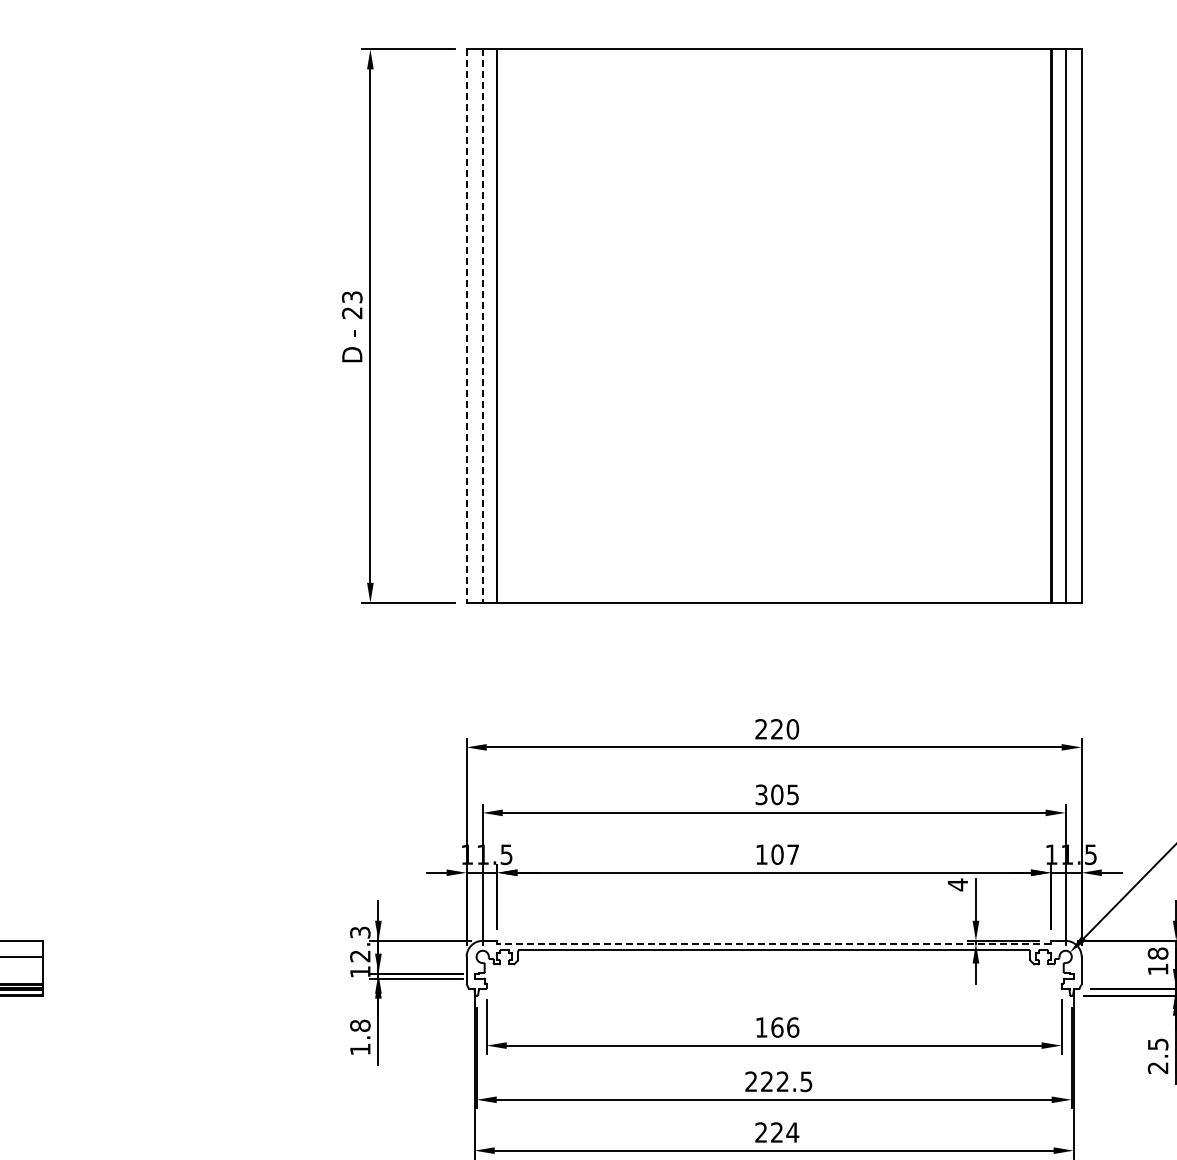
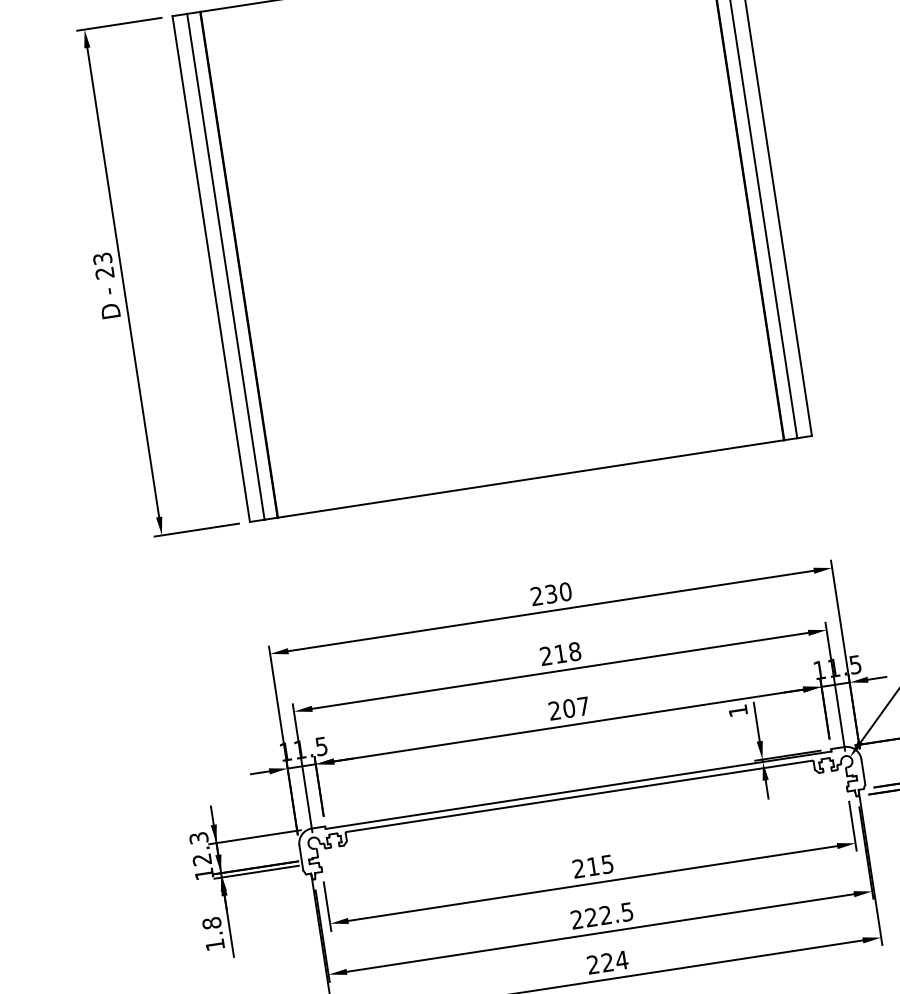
line: (466, 326) -> (211, 269), dashed -> solid
line: (482, 326) -> (225, 267), dashed -> solid
text: (776, 729) -> (550, 594), 220 -> 230
text: (777, 794) -> (560, 653), 305 -> 218
text: (761, 854) -> (554, 710), 107 -> 207
text: (957, 884) -> (737, 710), 4 -> 1
line: (774, 943) -> (578, 790), dashed -> solid
text: (777, 1027) -> (593, 866), 166 -> 215

